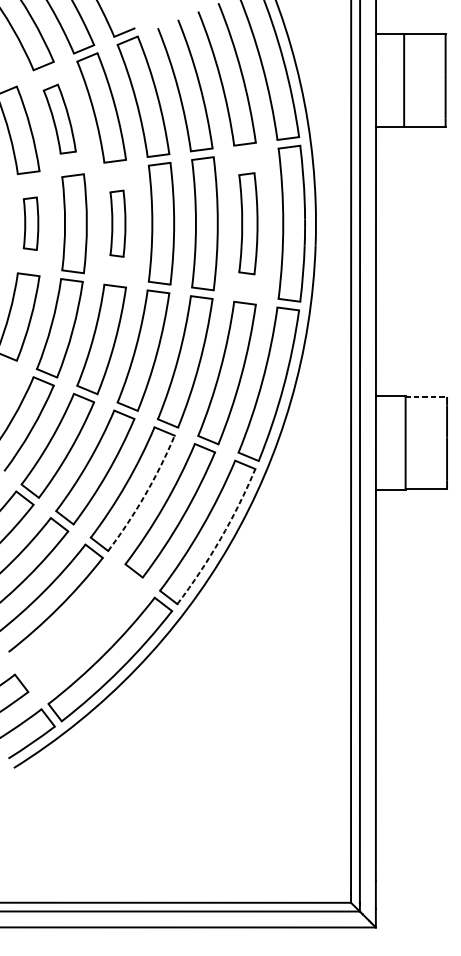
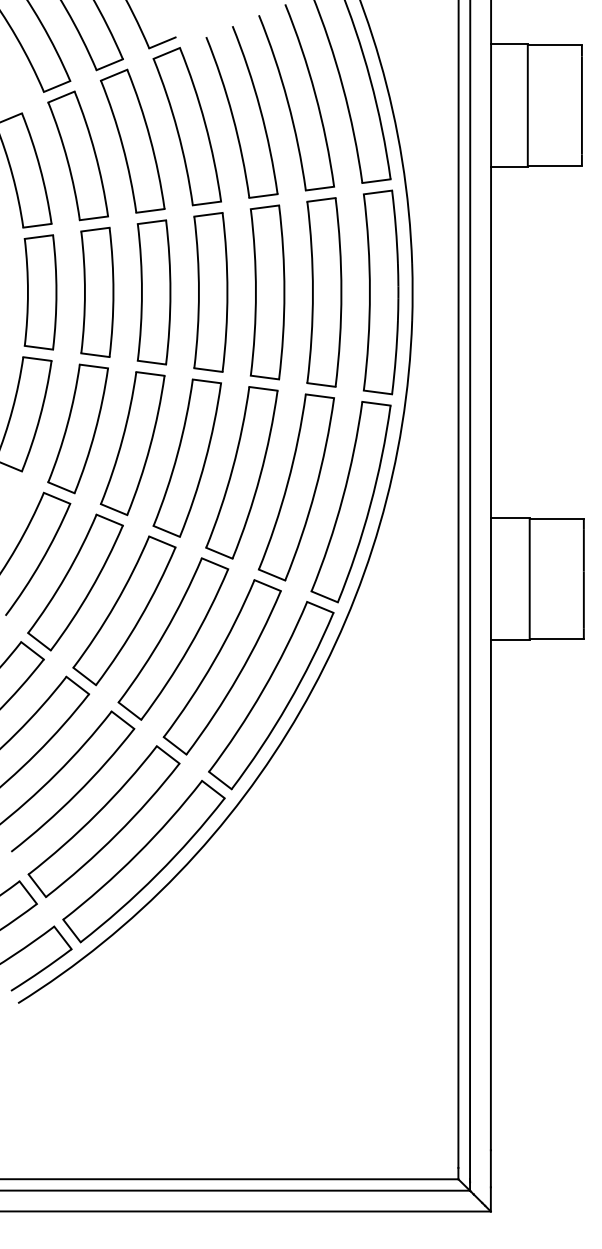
part: (59, 118) -> (77, 155), size x1.43
part: (31, 223) -> (40, 292), size x1.67
part: (117, 223) -> (153, 292), size x1.67
part: (248, 223) -> (324, 292), size x1.43
line: (426, 396) -> (557, 518), dashed -> solid
arc: (145, 495) -> (189, 647), dashed -> solid
arc: (220, 539) -> (288, 704), dashed -> solid
part: (79, 628) -> (103, 821), added

